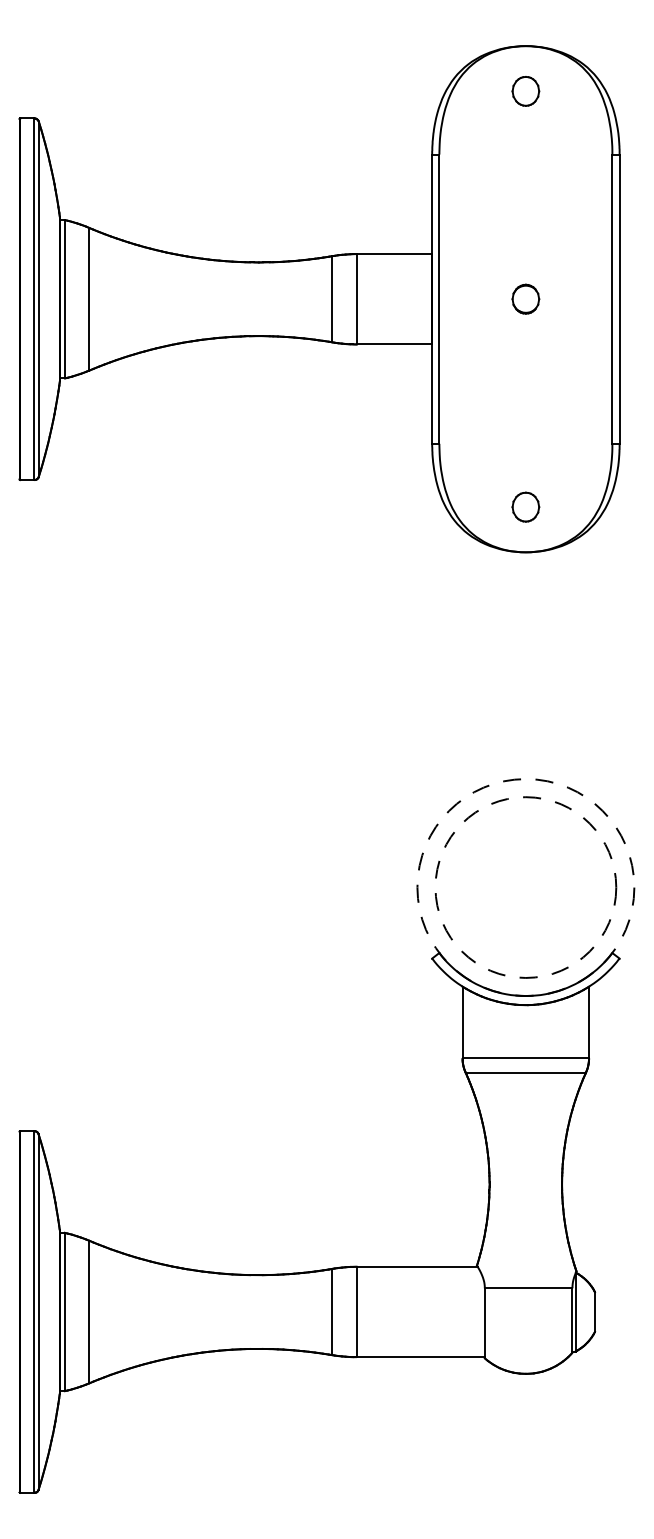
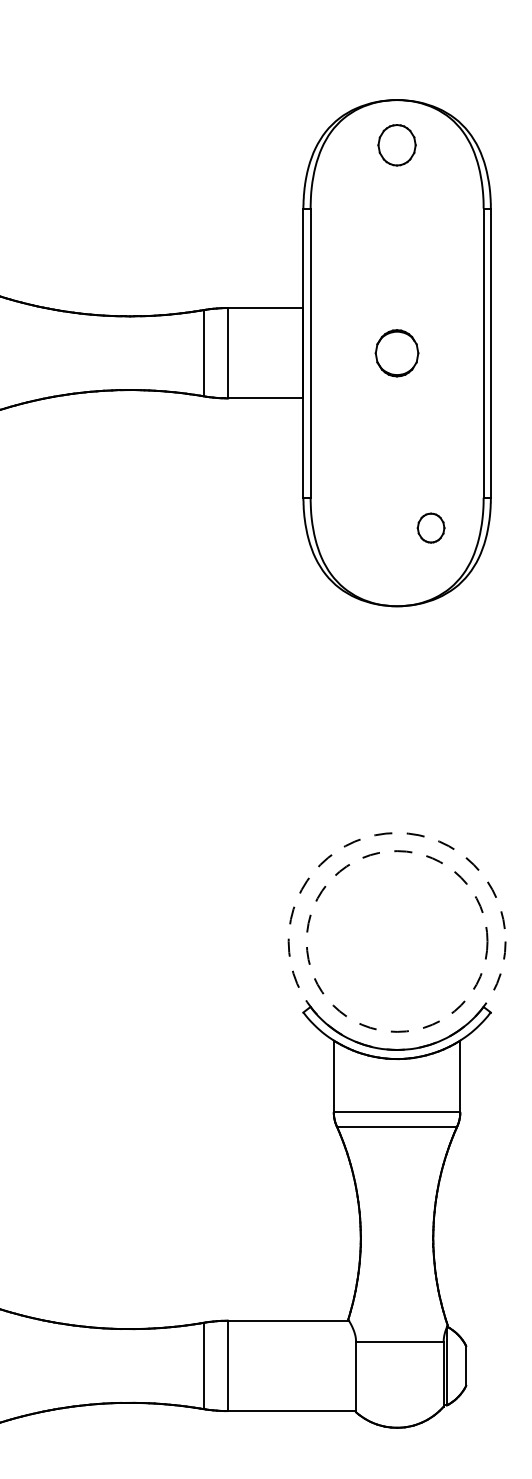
part: (525, 91) -> (396, 145), size x1.4
part: (525, 298) -> (396, 352), size x1.6
part: (525, 506) -> (430, 527), moved

